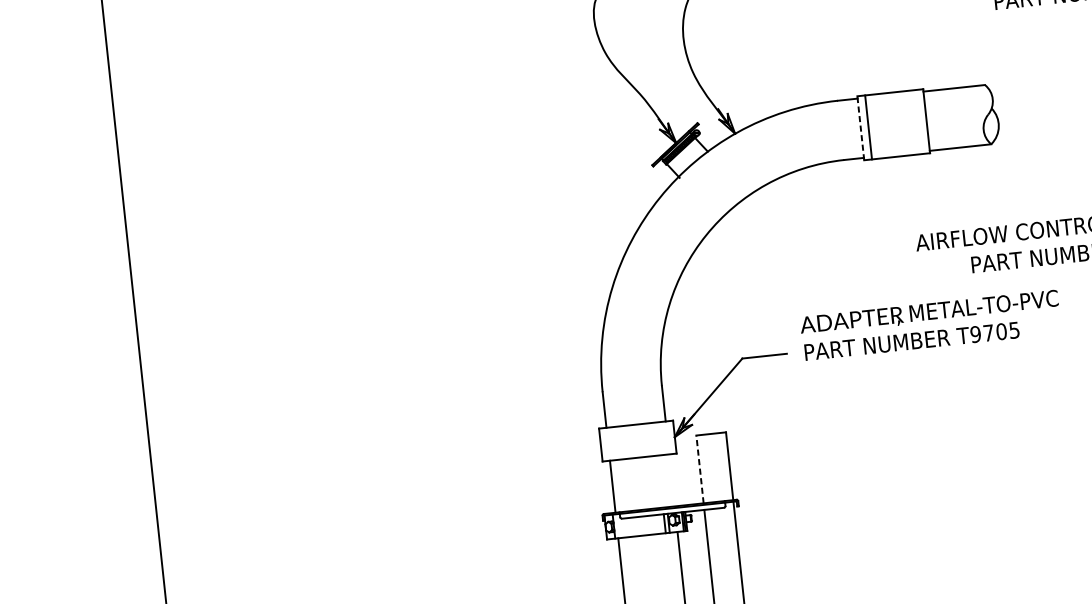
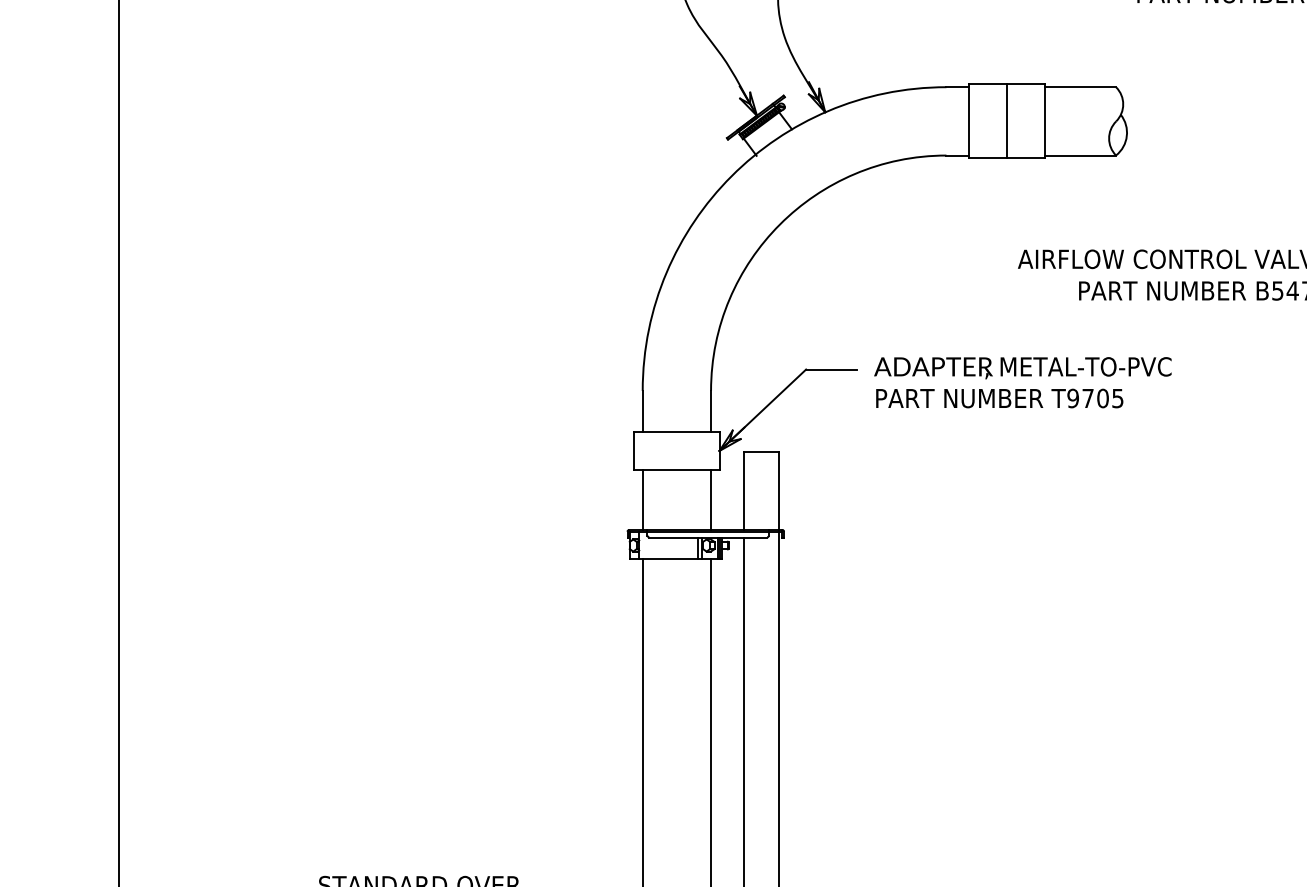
line: (868, 127) -> (1007, 121), moved
line: (861, 128) -> (969, 121), dashed -> solid
text: (930, 325) -> (1022, 382), moved
line: (700, 469) -> (744, 490), dashed -> solid
line: (672, 480) -> (711, 499), added

